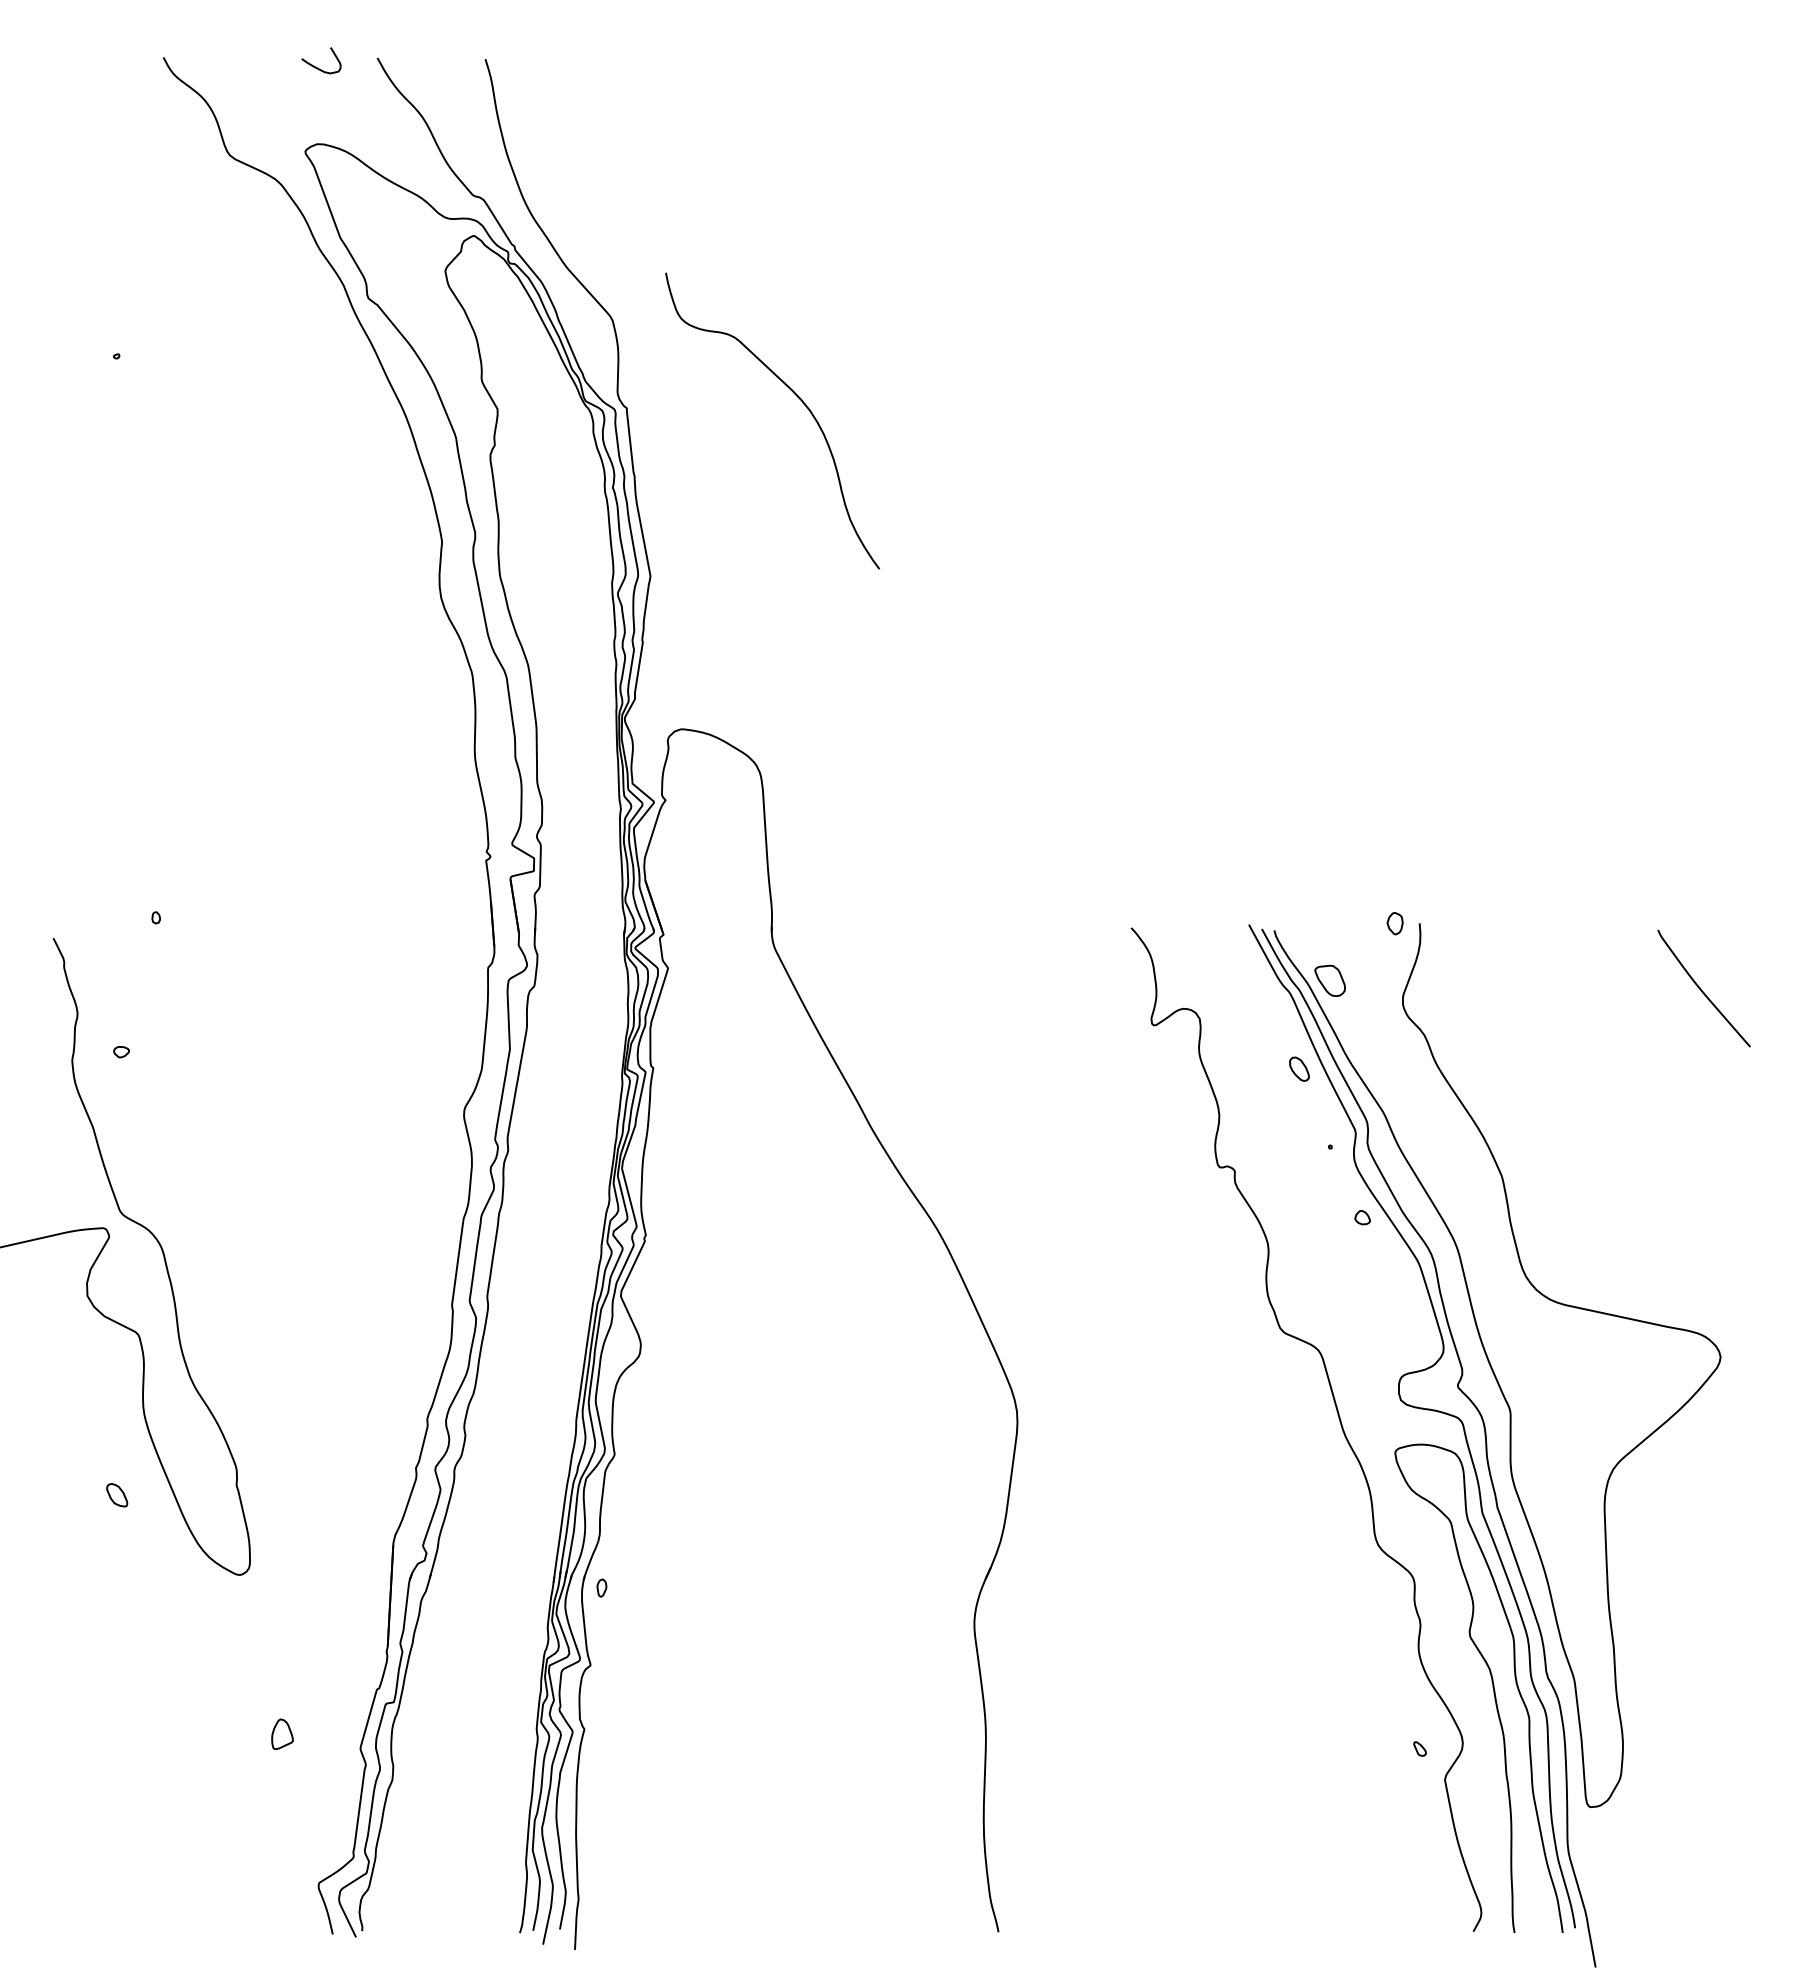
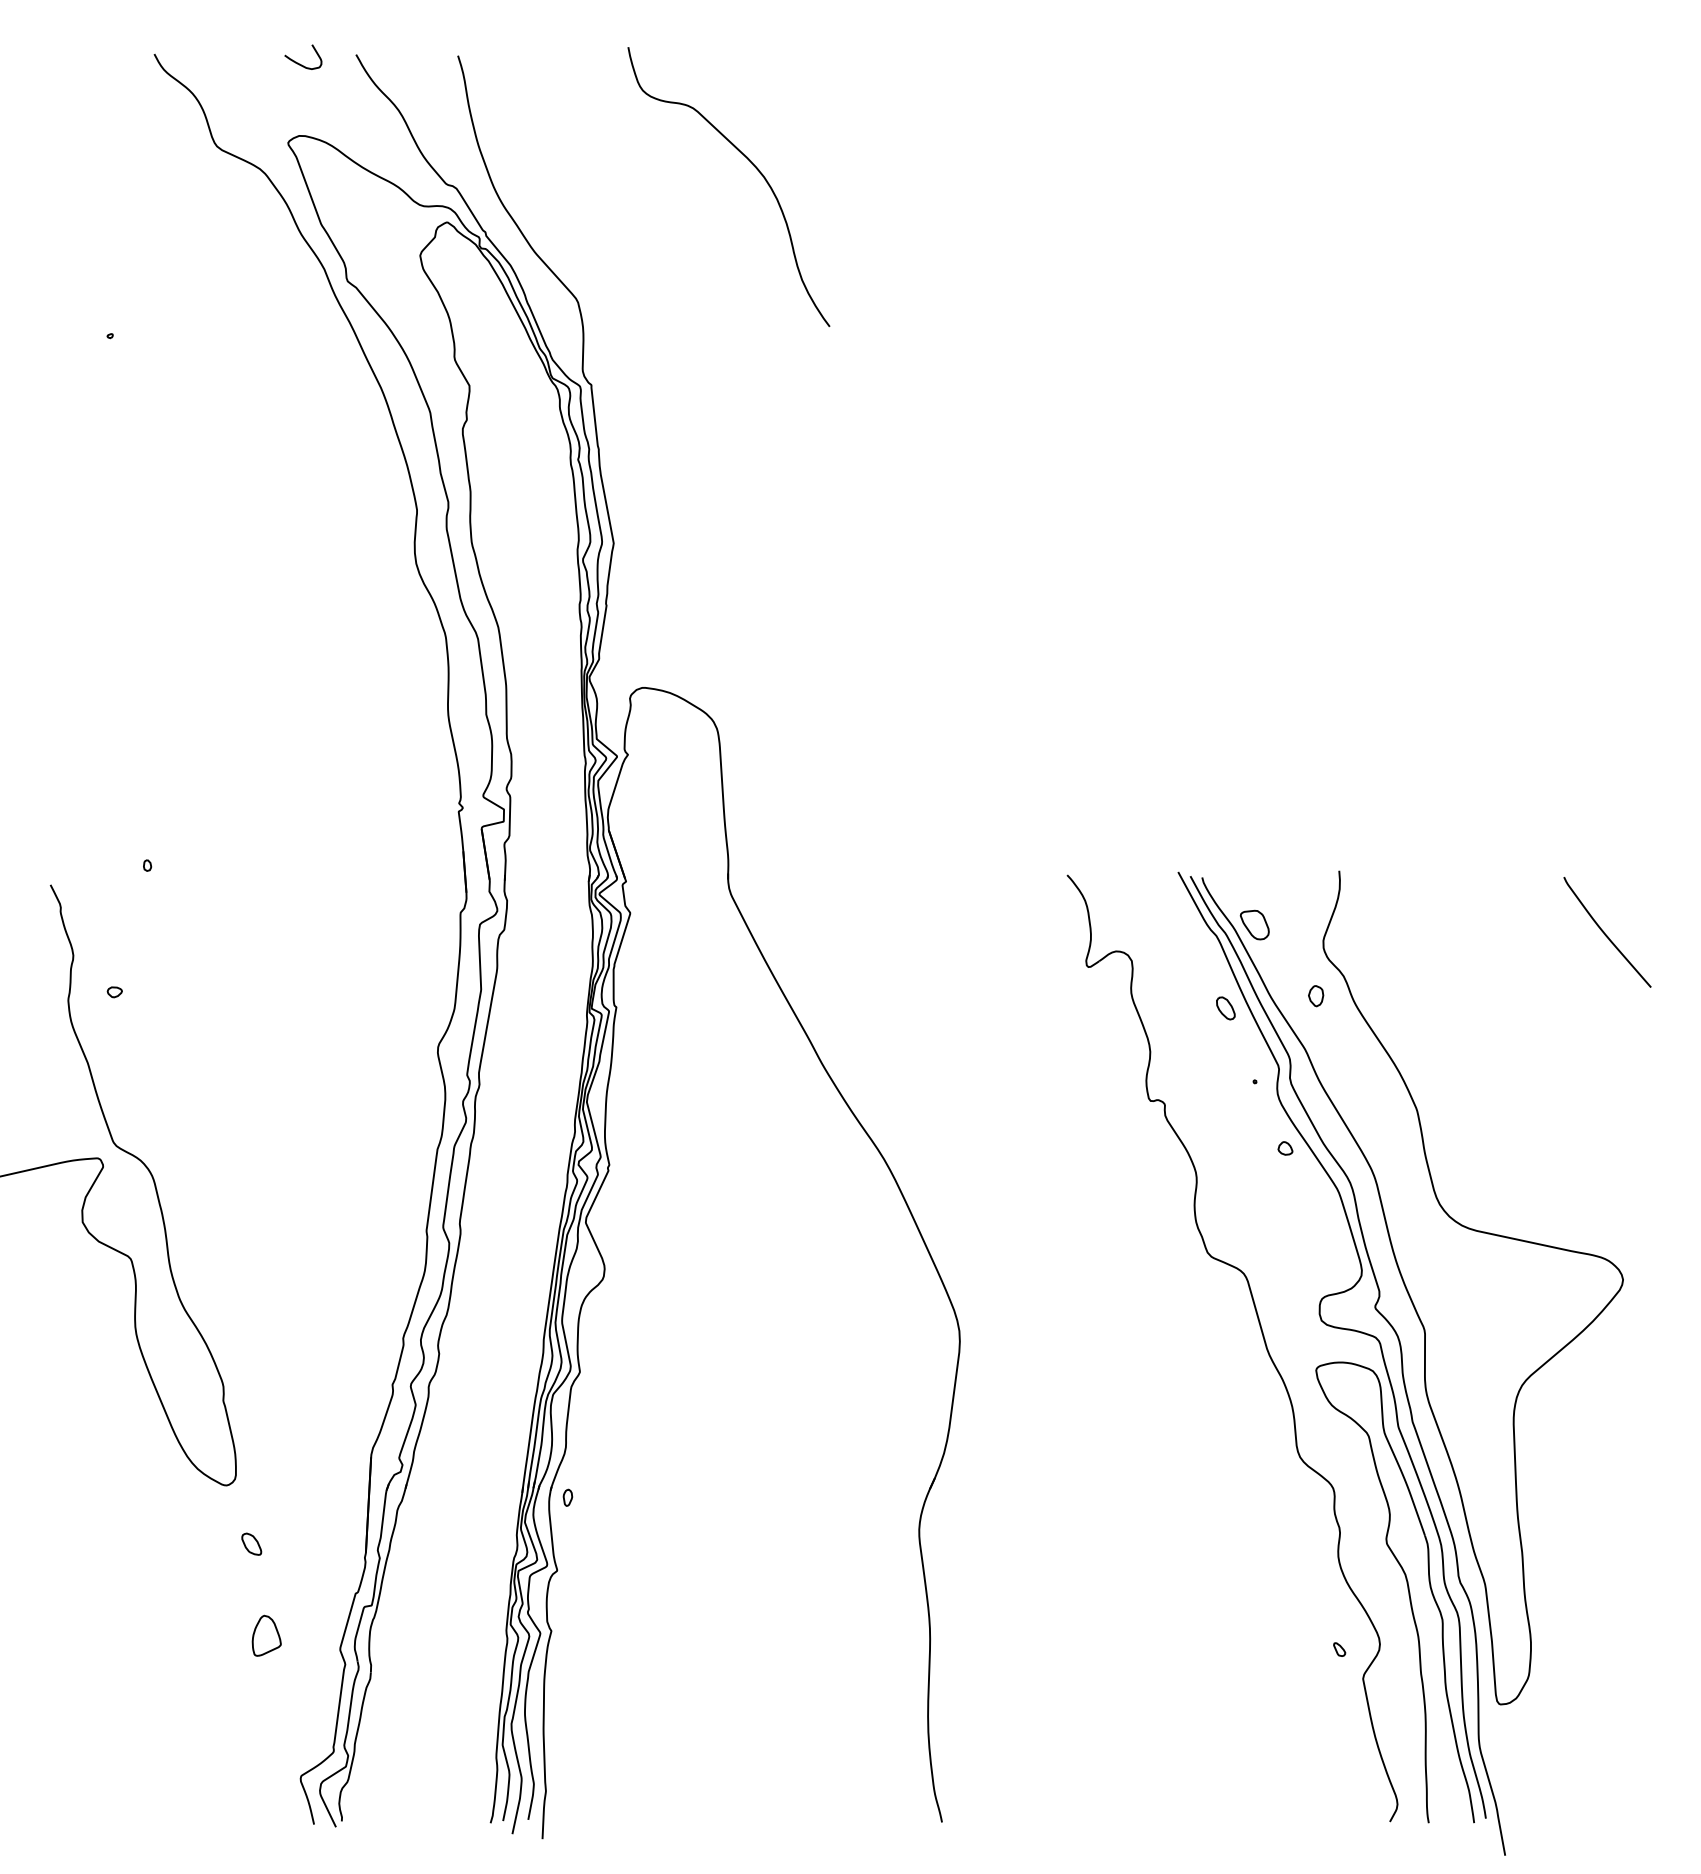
curve: (799, 400) -> (754, 167), moved
part: (1395, 924) -> (1316, 996), moved
part: (116, 1494) -> (251, 1543), moved
part: (282, 1734) -> (266, 1635), size x1.43

